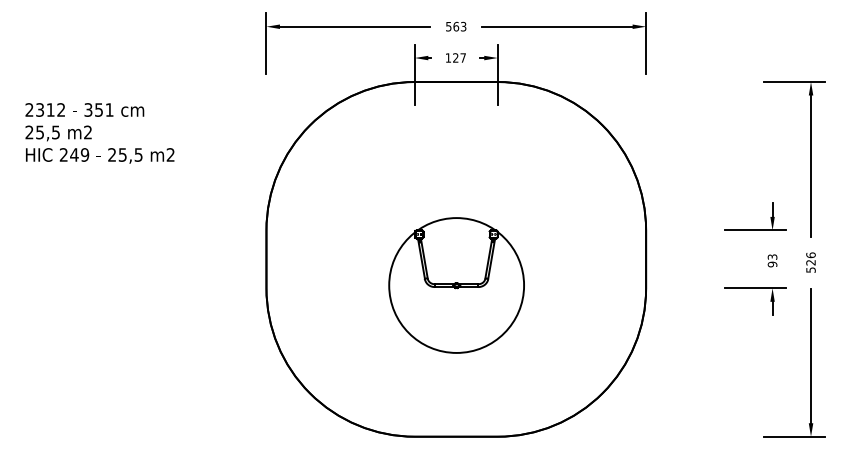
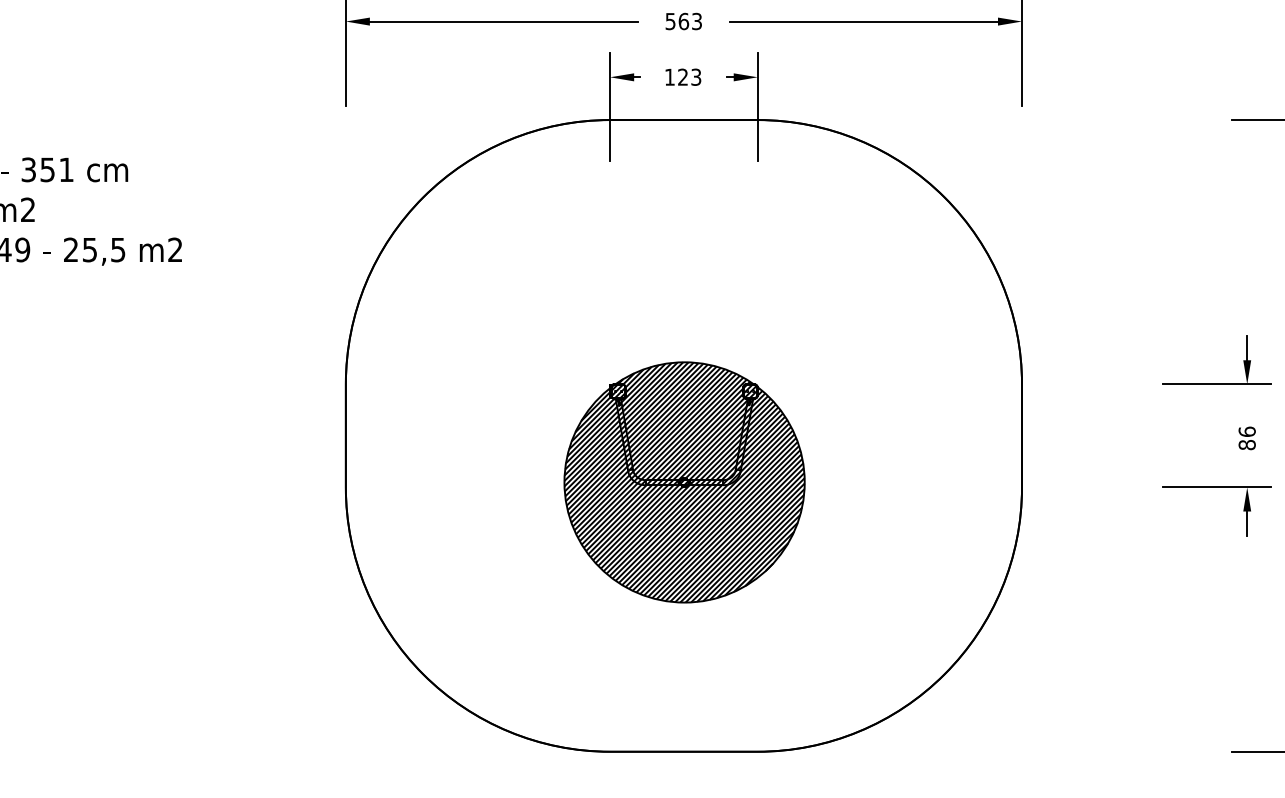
text: (462, 57) -> (695, 76), 127 -> 123
text: (772, 260) -> (1247, 437), 93 -> 86
hatch: (456, 285) -> (684, 482), added

